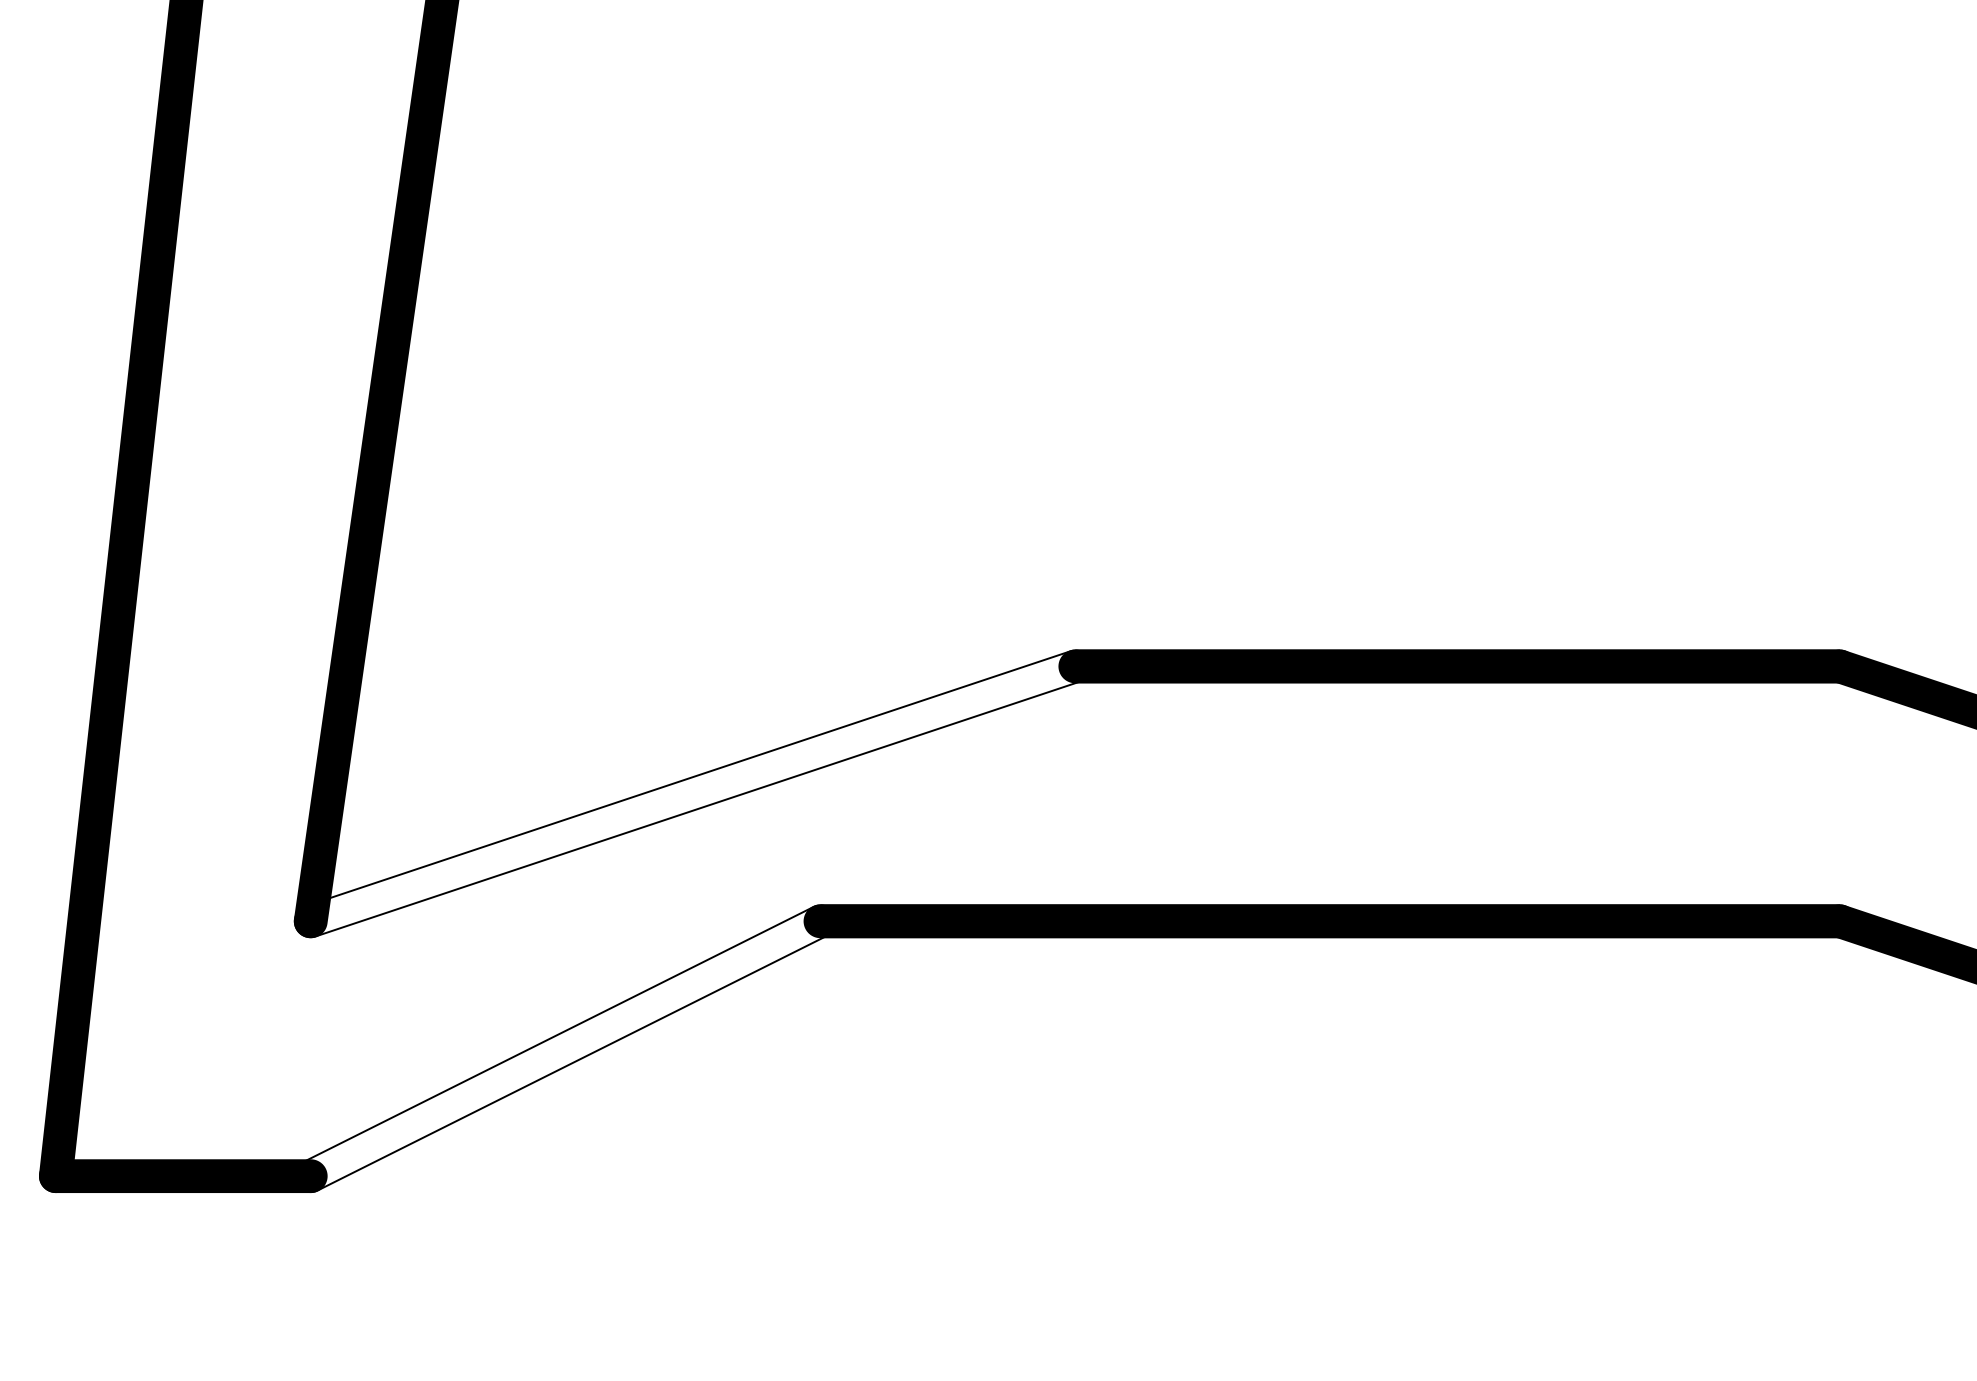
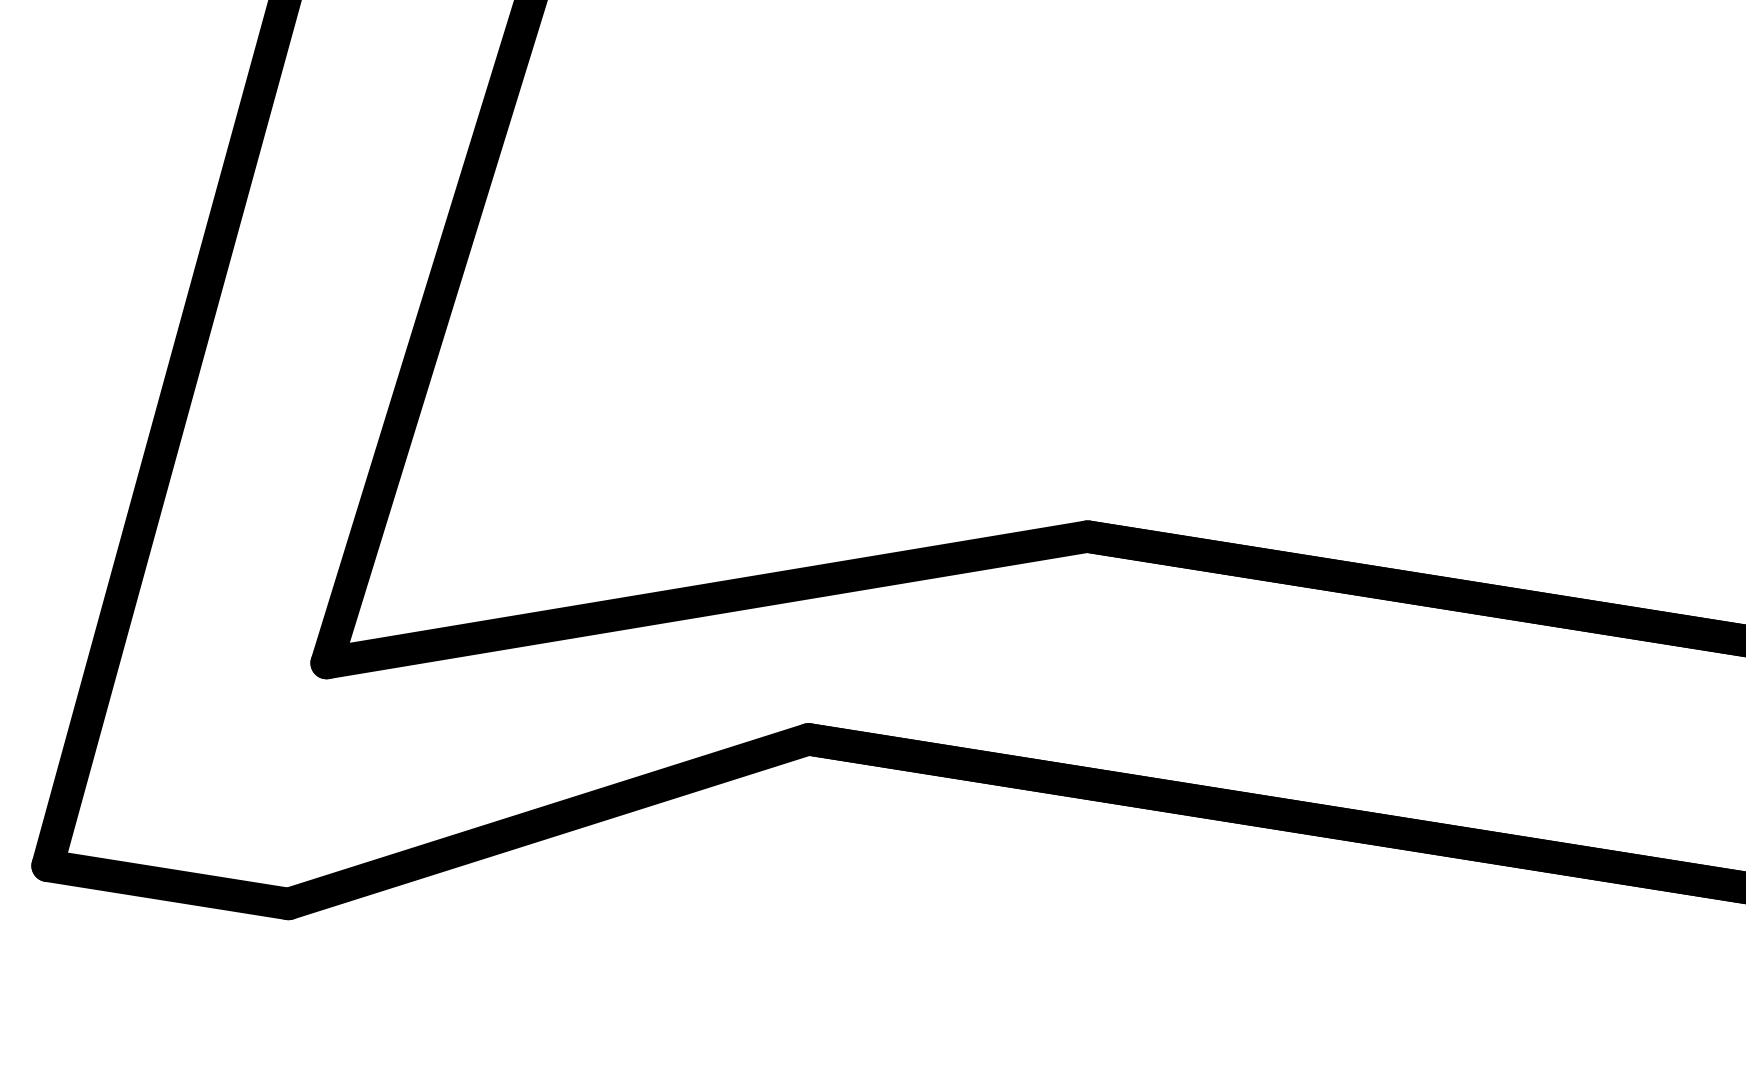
fill: (692, 793) -> (706, 599), added
fill: (565, 1048) -> (548, 821), added

